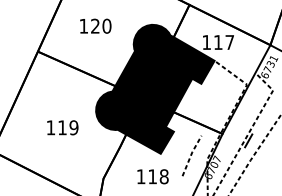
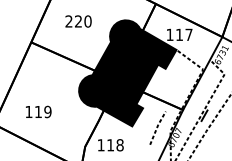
text: (83, 26) -> (68, 21), 120 -> 220
text: (62, 127) -> (38, 111), moved
text: (152, 177) -> (110, 145), moved

